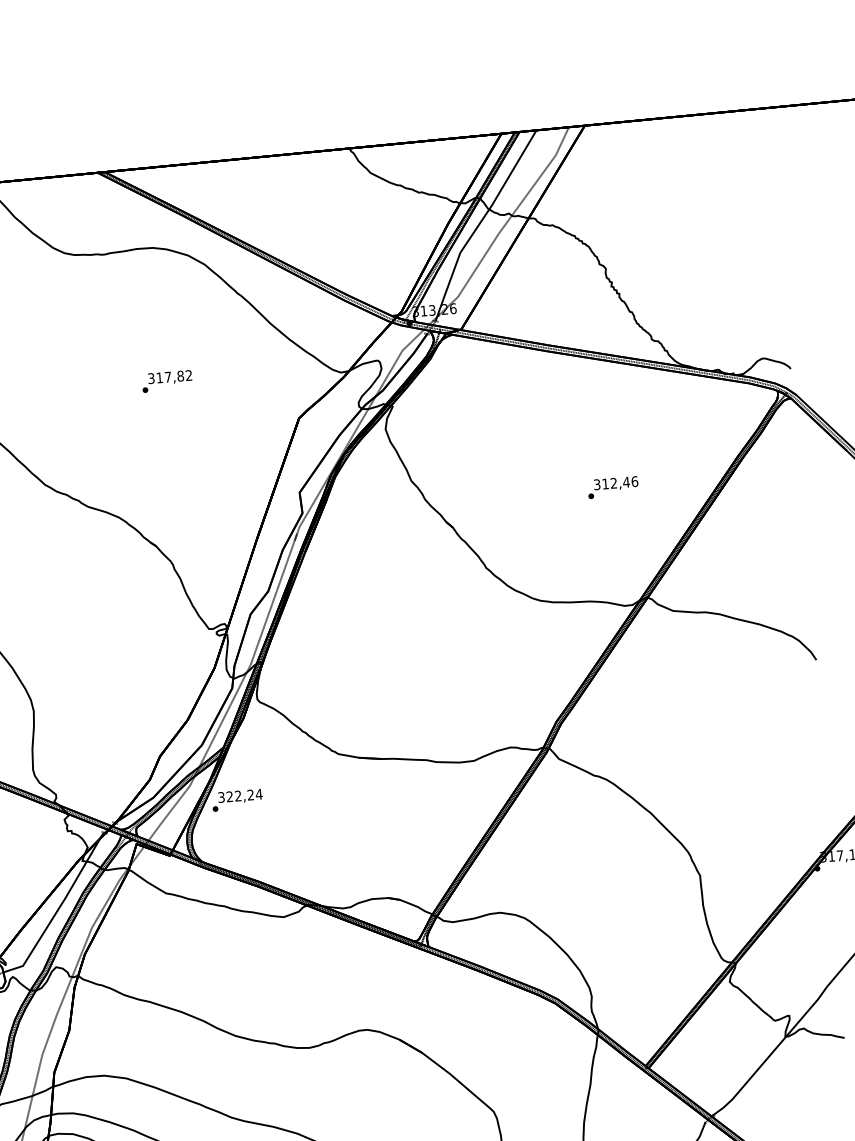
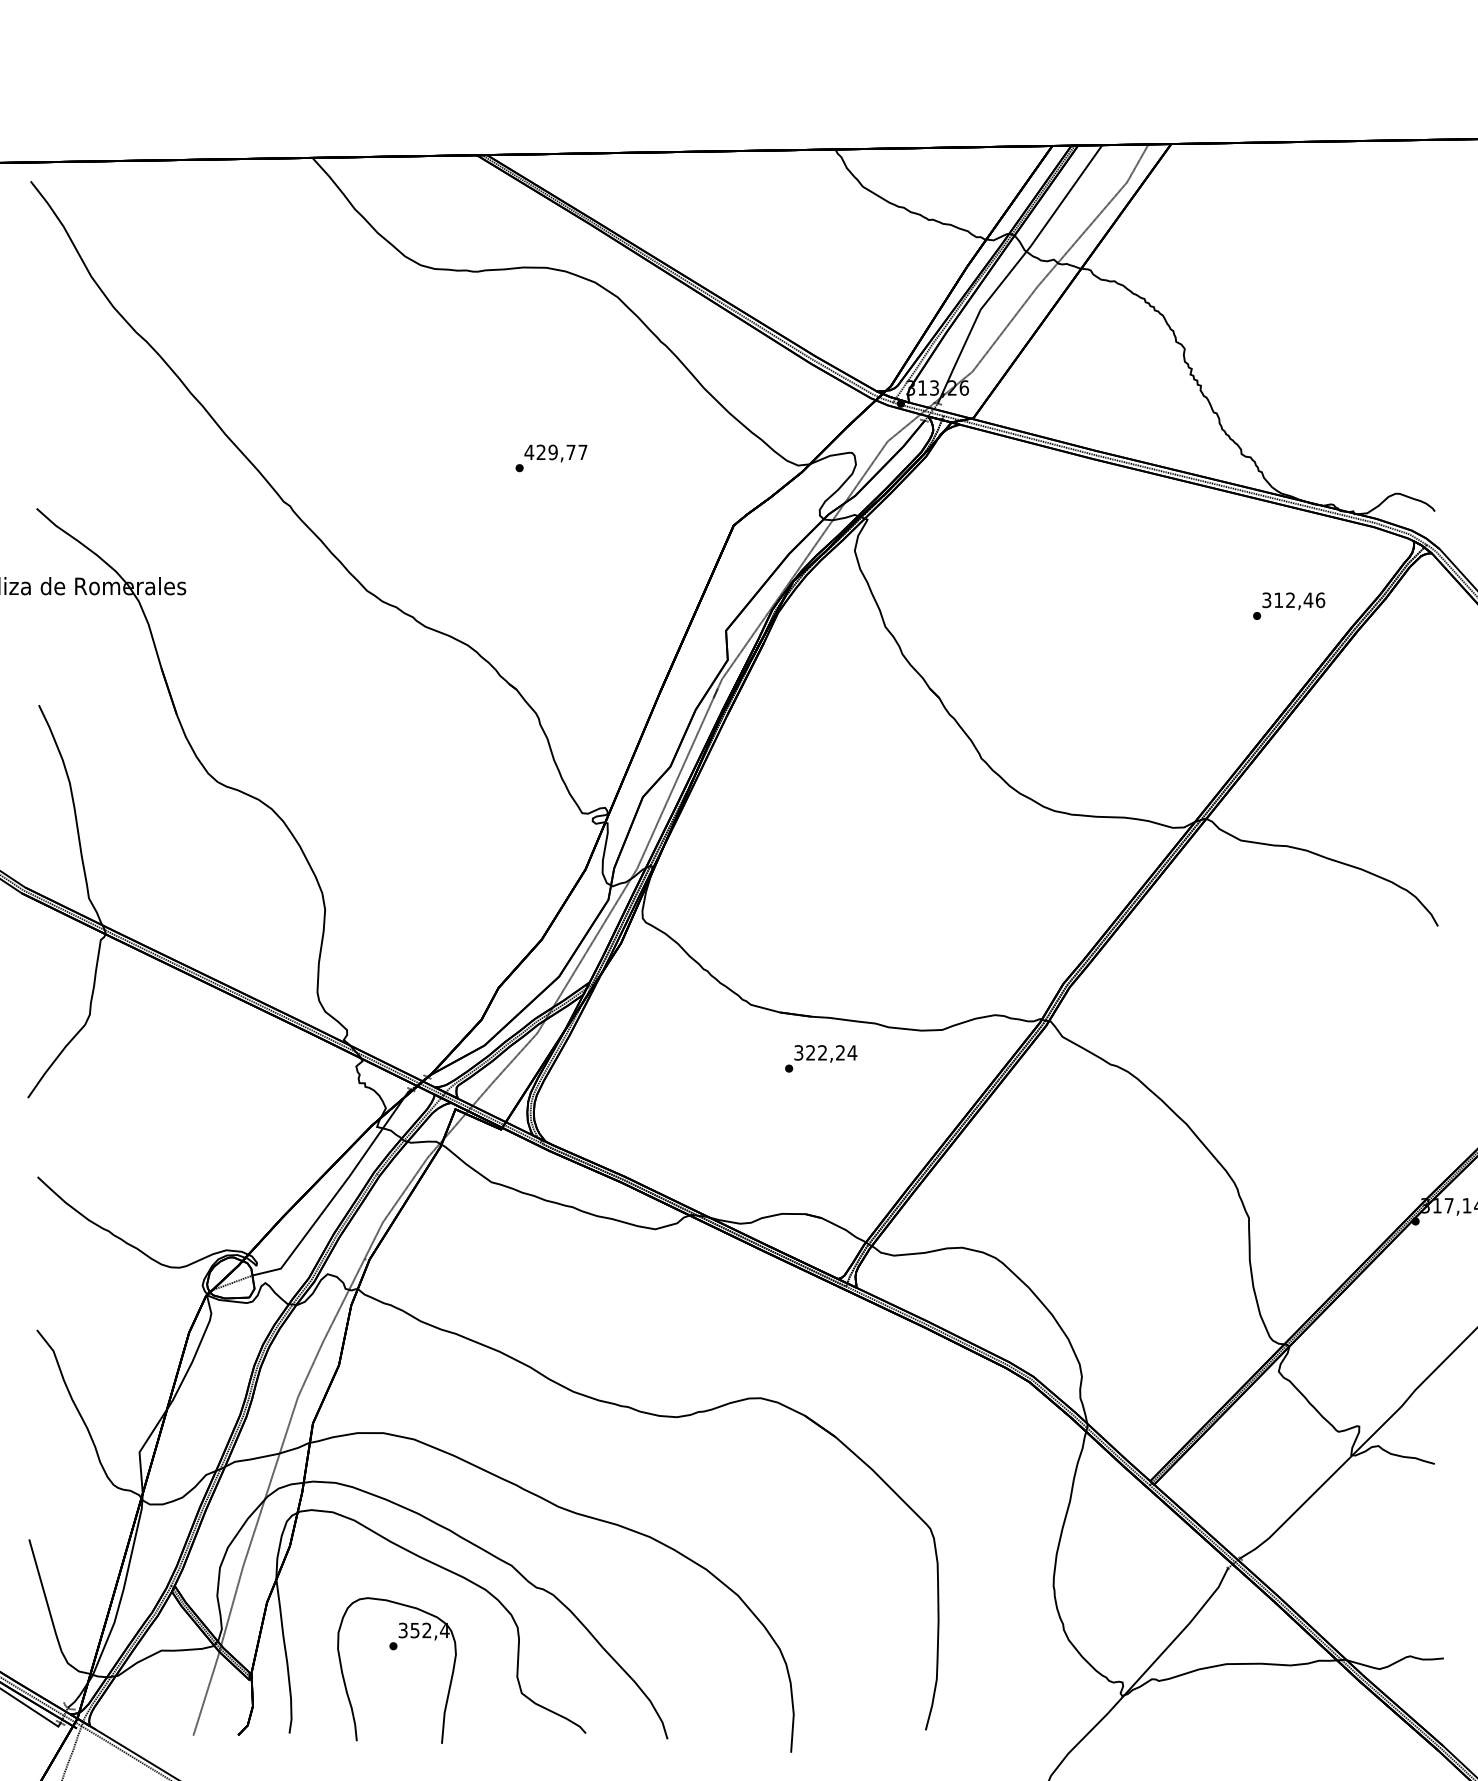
text: (169, 377) -> (555, 452), 317,82 -> 429,77
text: (613, 487) -> (1289, 605), moved
text: (237, 800) -> (821, 1058), moved

